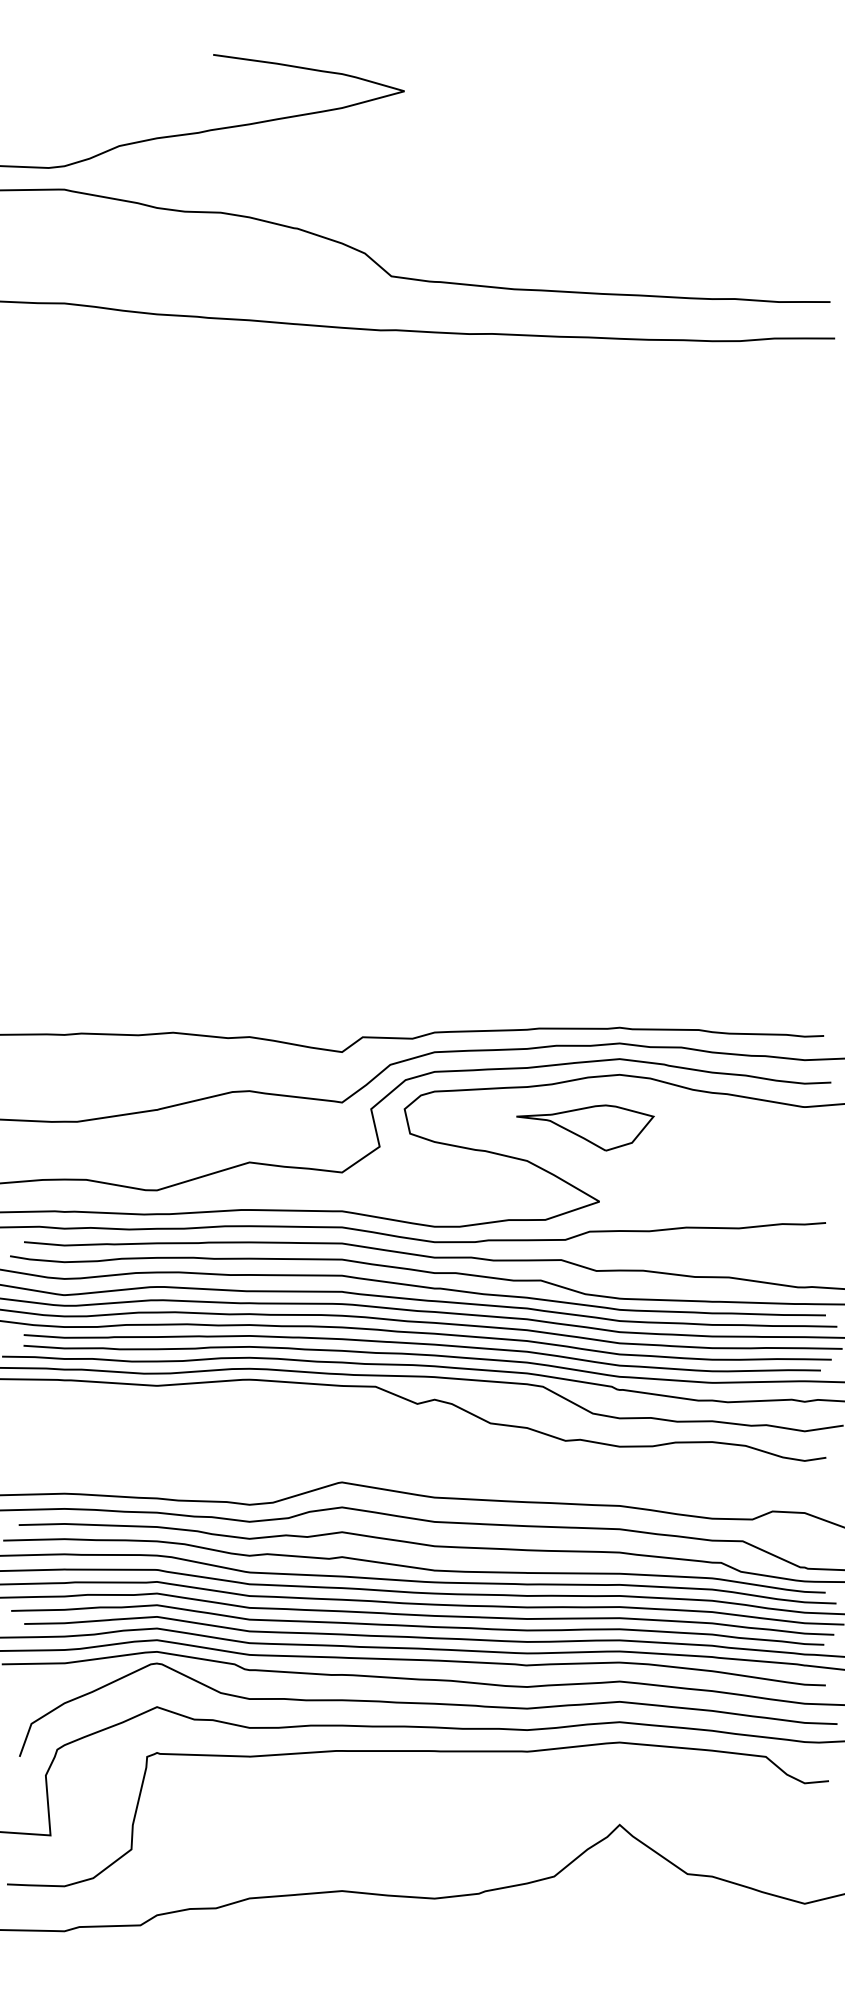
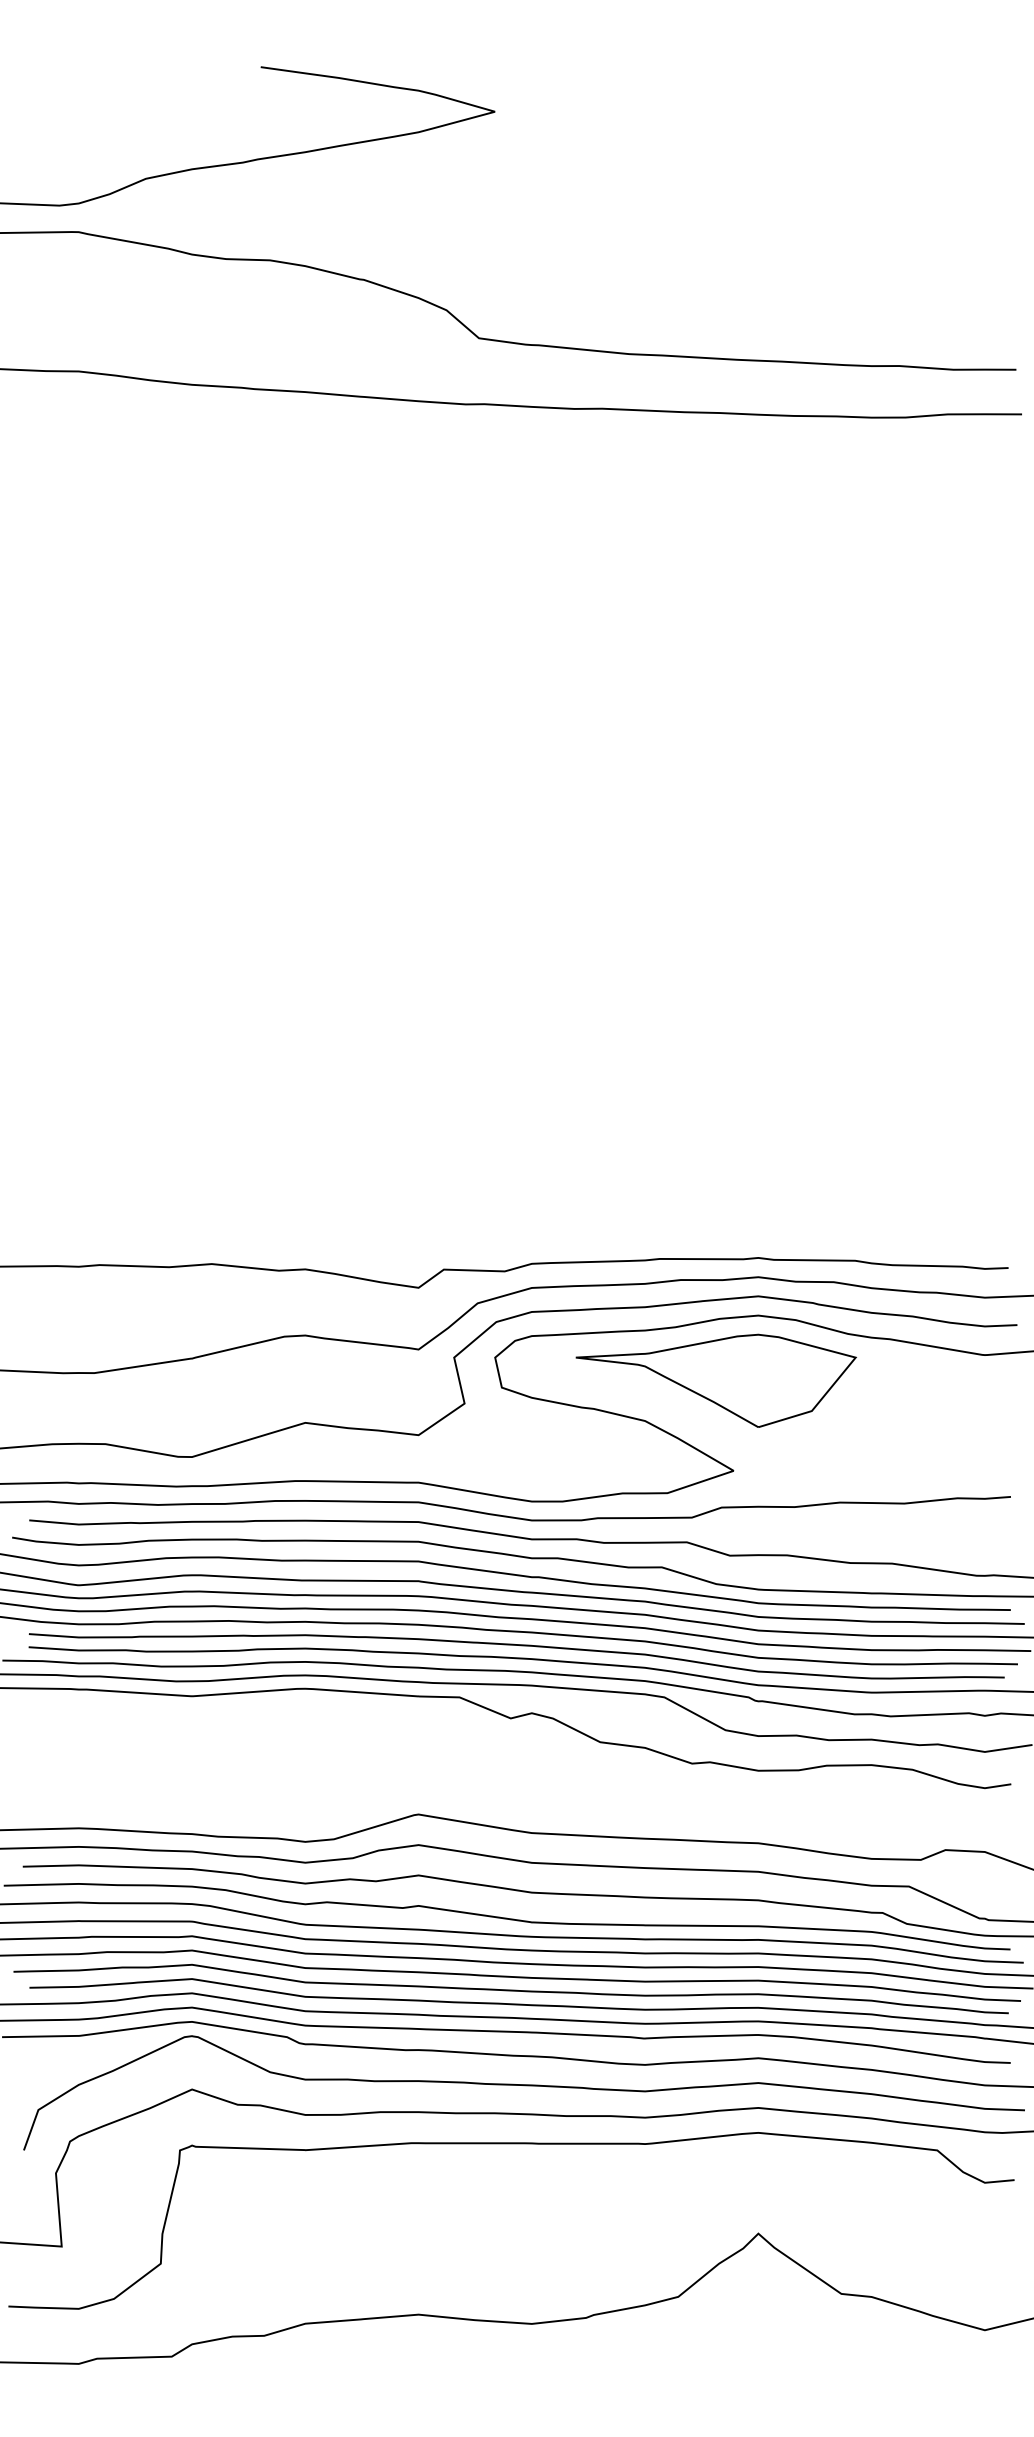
part: (584, 1127) -> (715, 1380), size x1.67

